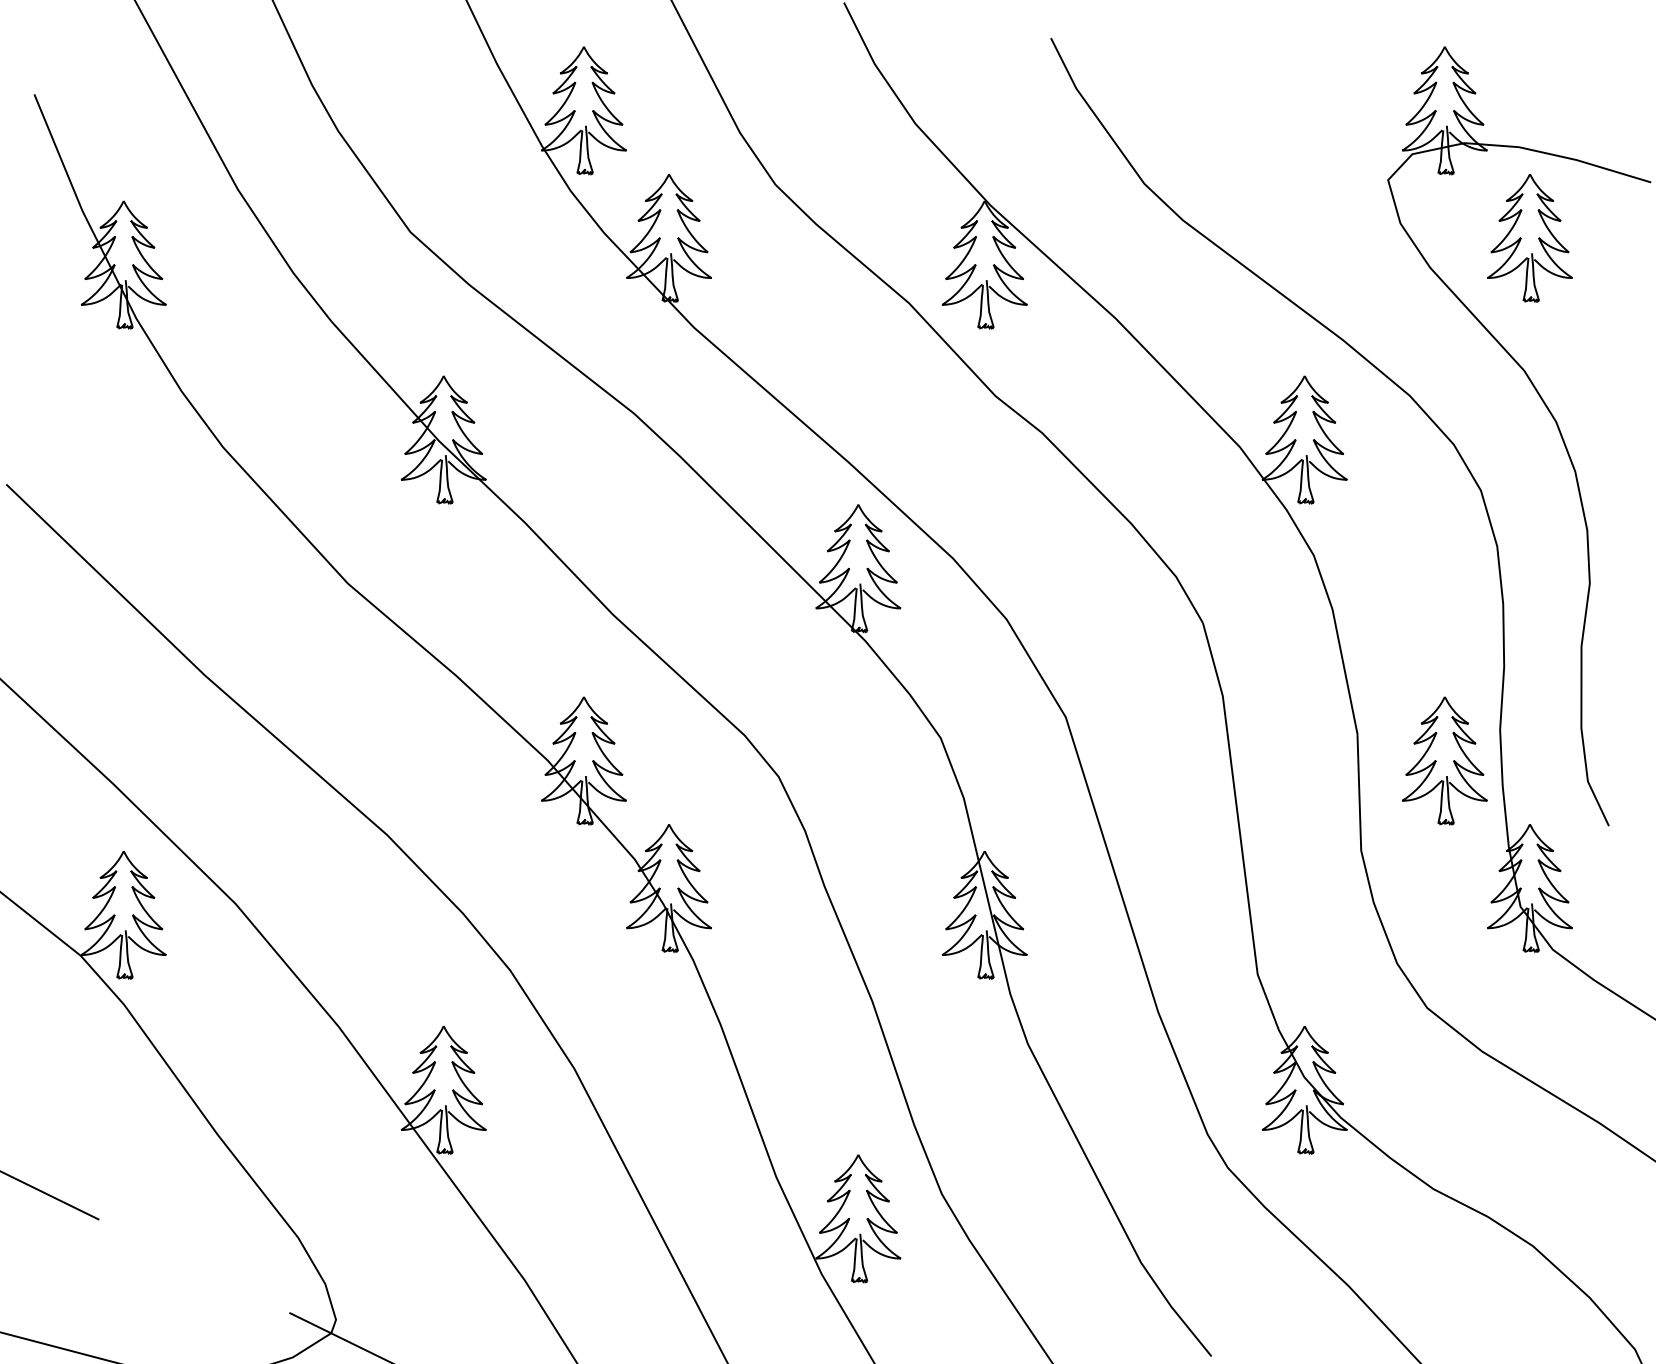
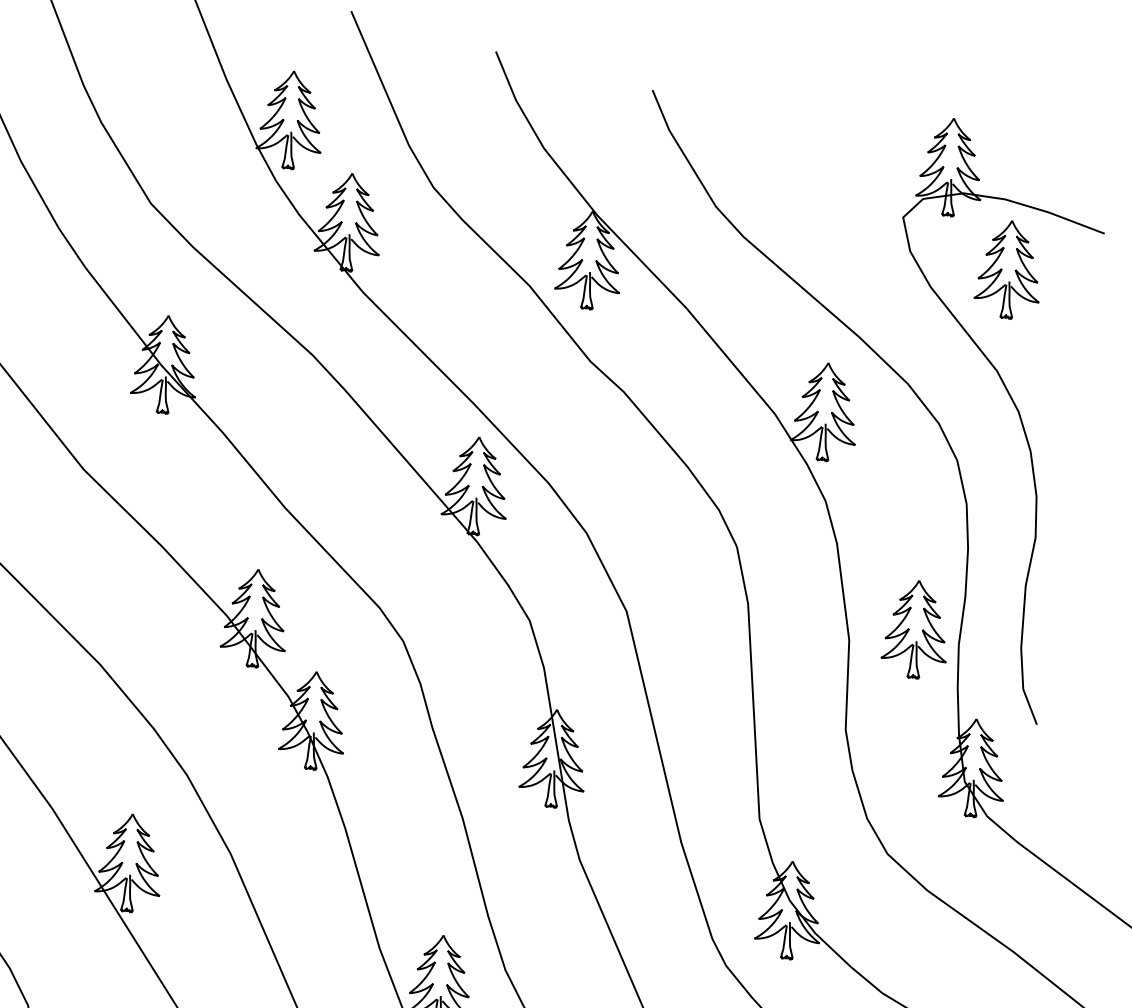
part: (1444, 760) -> (915, 629), moved

